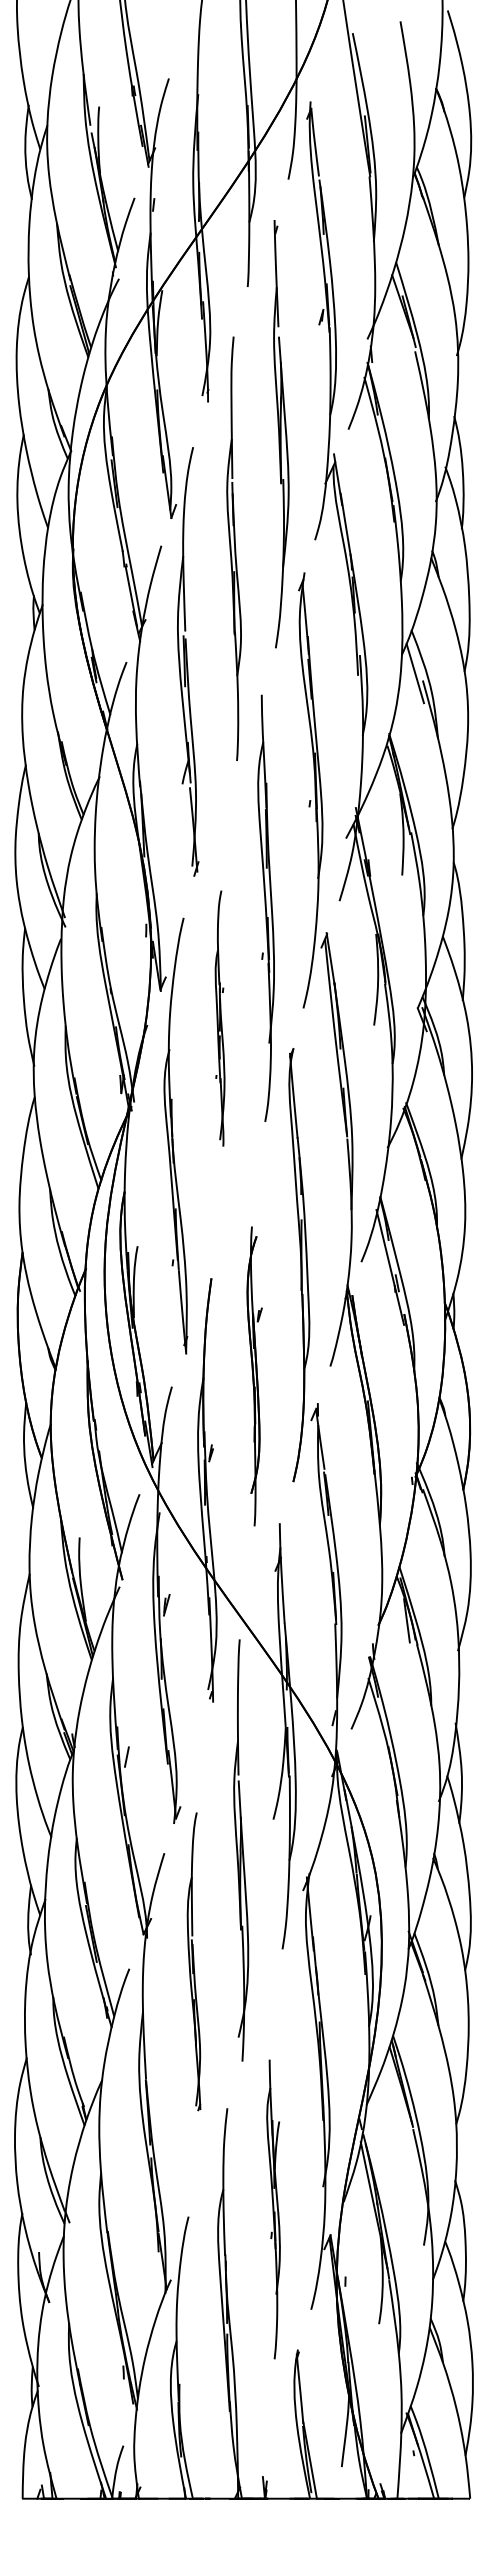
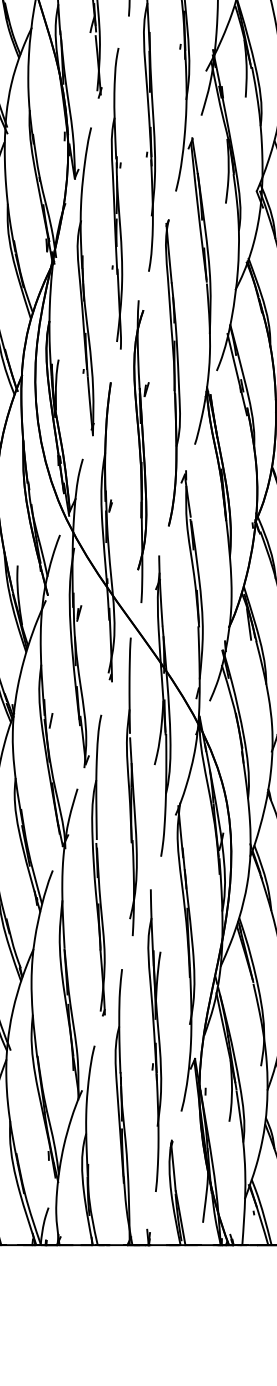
part: (219, 1018) -> (116, 198), size x1.67
part: (254, 1376) -> (141, 451), size x1.43
part: (193, 1961) -> (98, 865), size x1.43
part: (273, 2209) -> (154, 1040), size x1.43

